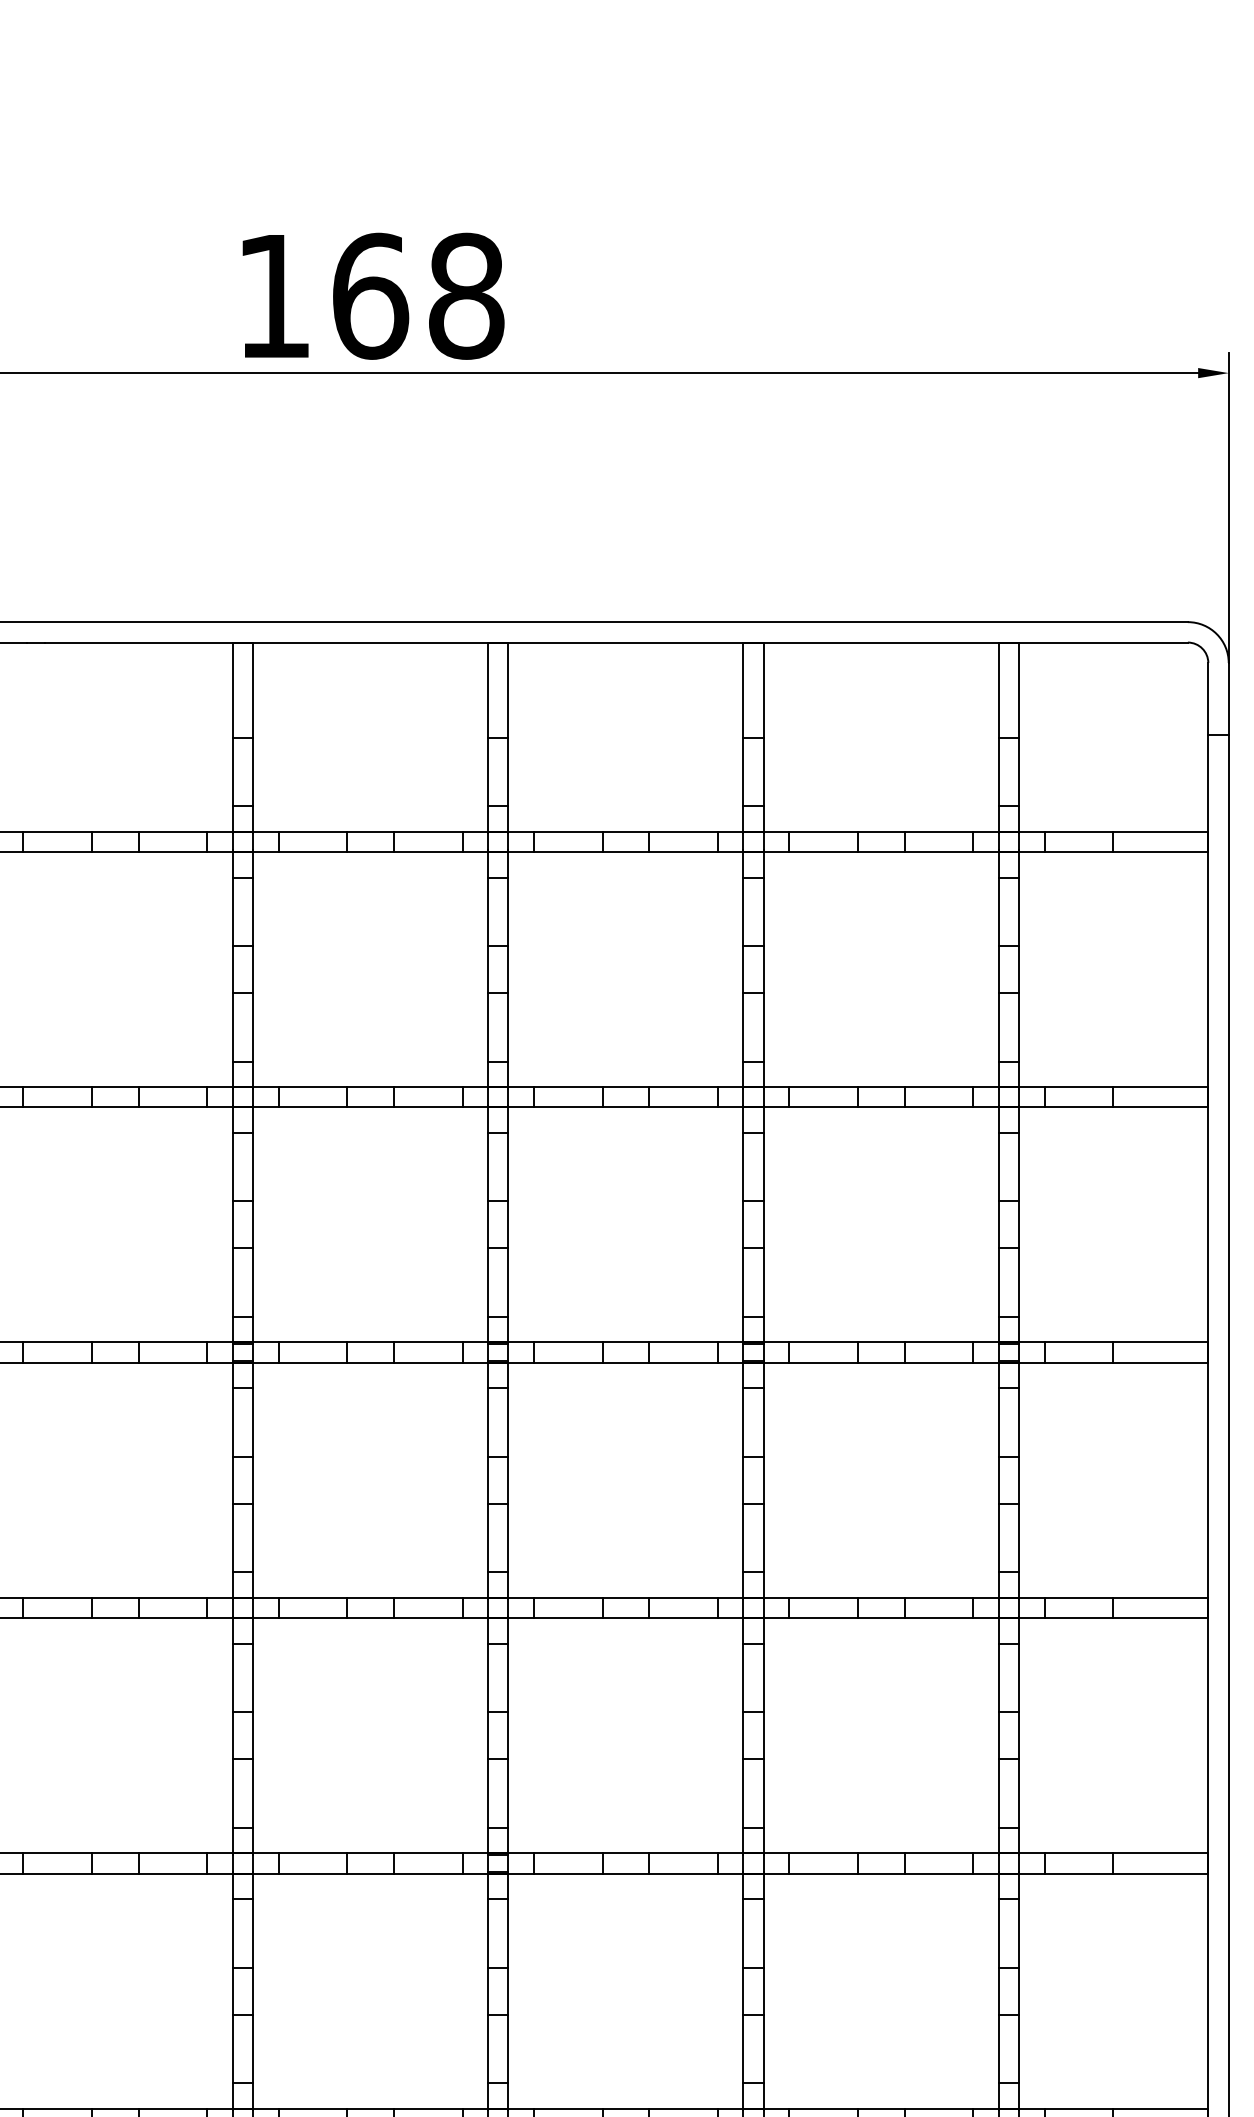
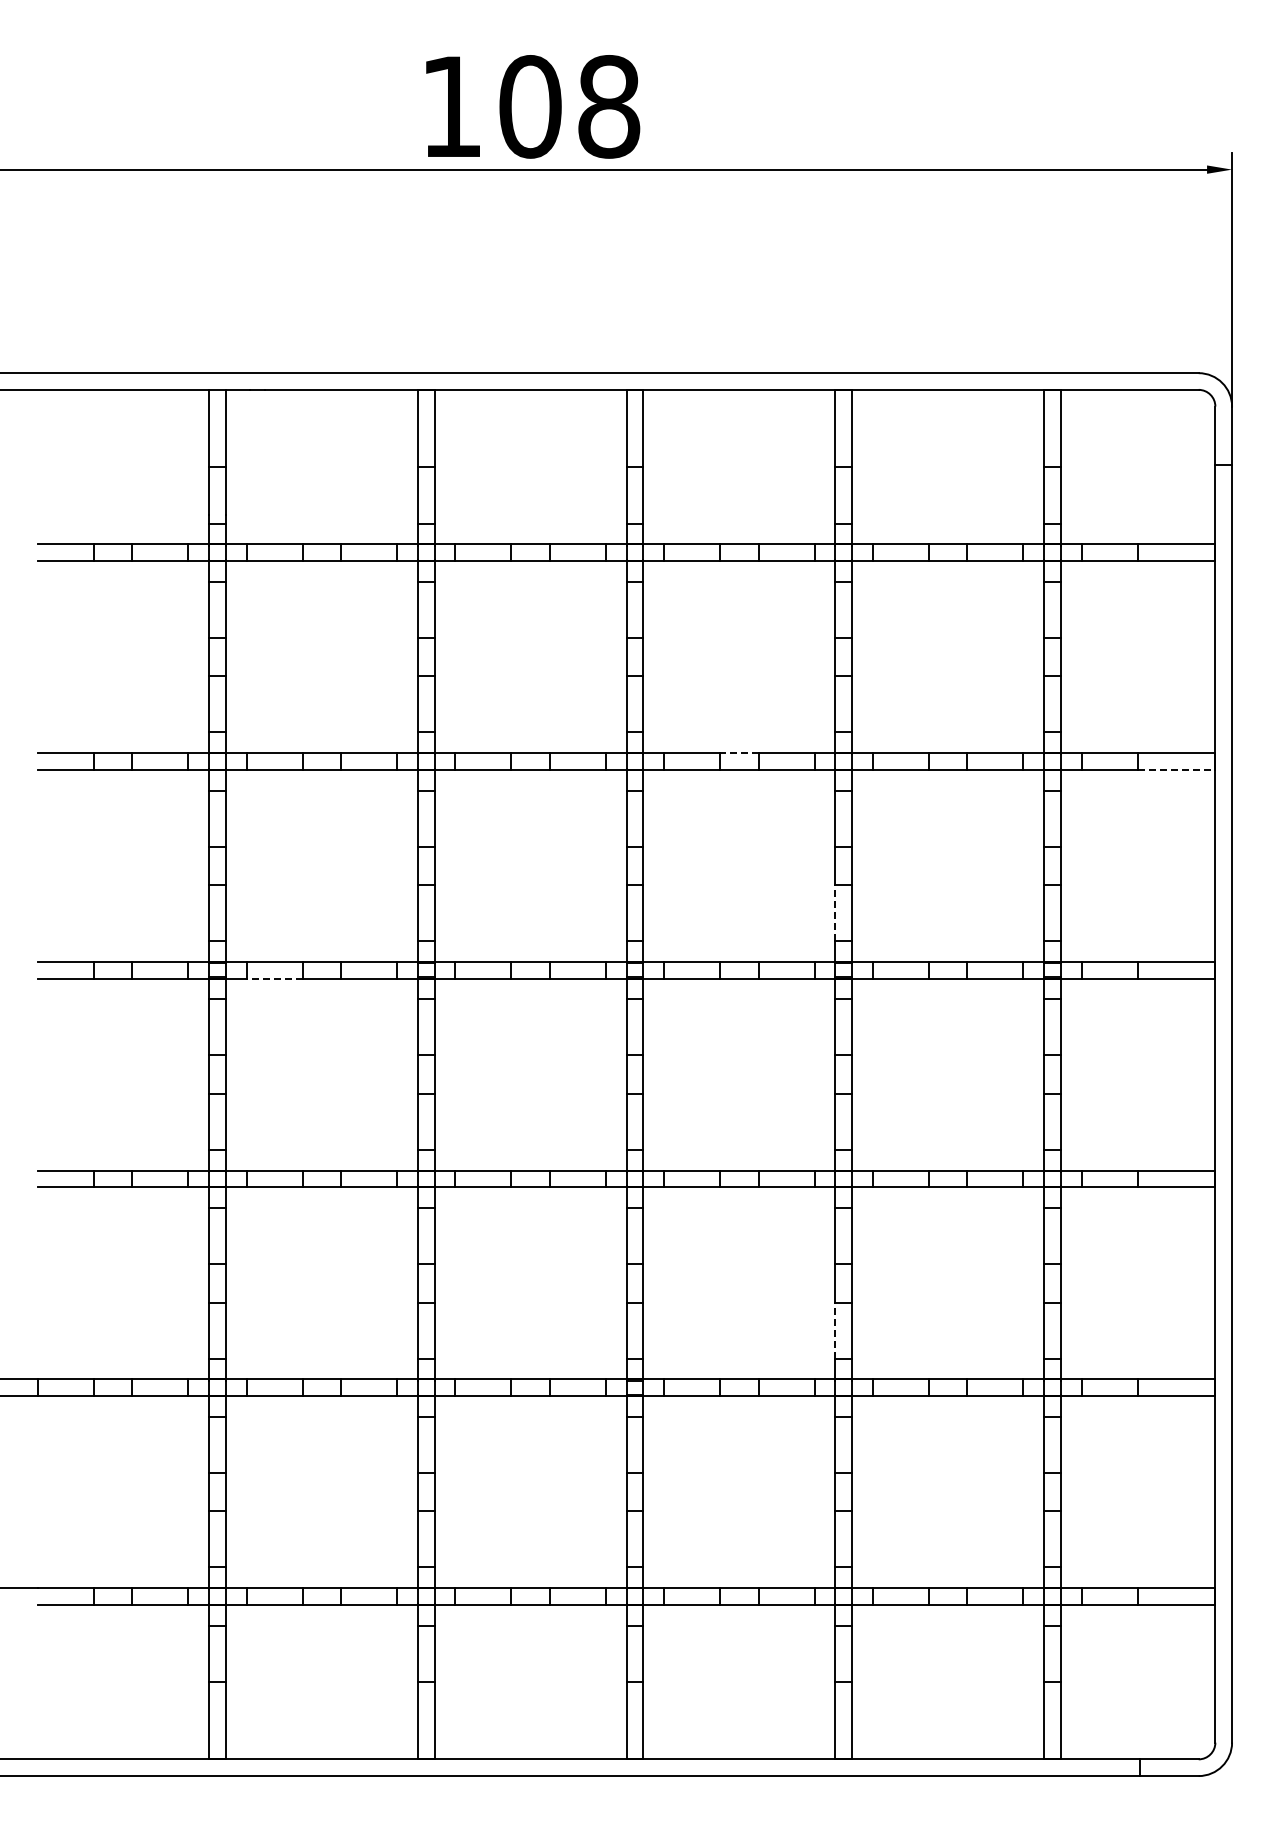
text: (370, 295) -> (530, 106), 168 -> 108
line: (624, 1087) -> (738, 753), solid -> dashed
line: (1160, 1107) -> (1176, 769), solid -> dashed
line: (743, 1282) -> (835, 912), solid -> dashed
line: (57, 1362) -> (274, 978), solid -> dashed
line: (743, 1793) -> (835, 1330), solid -> dashed

